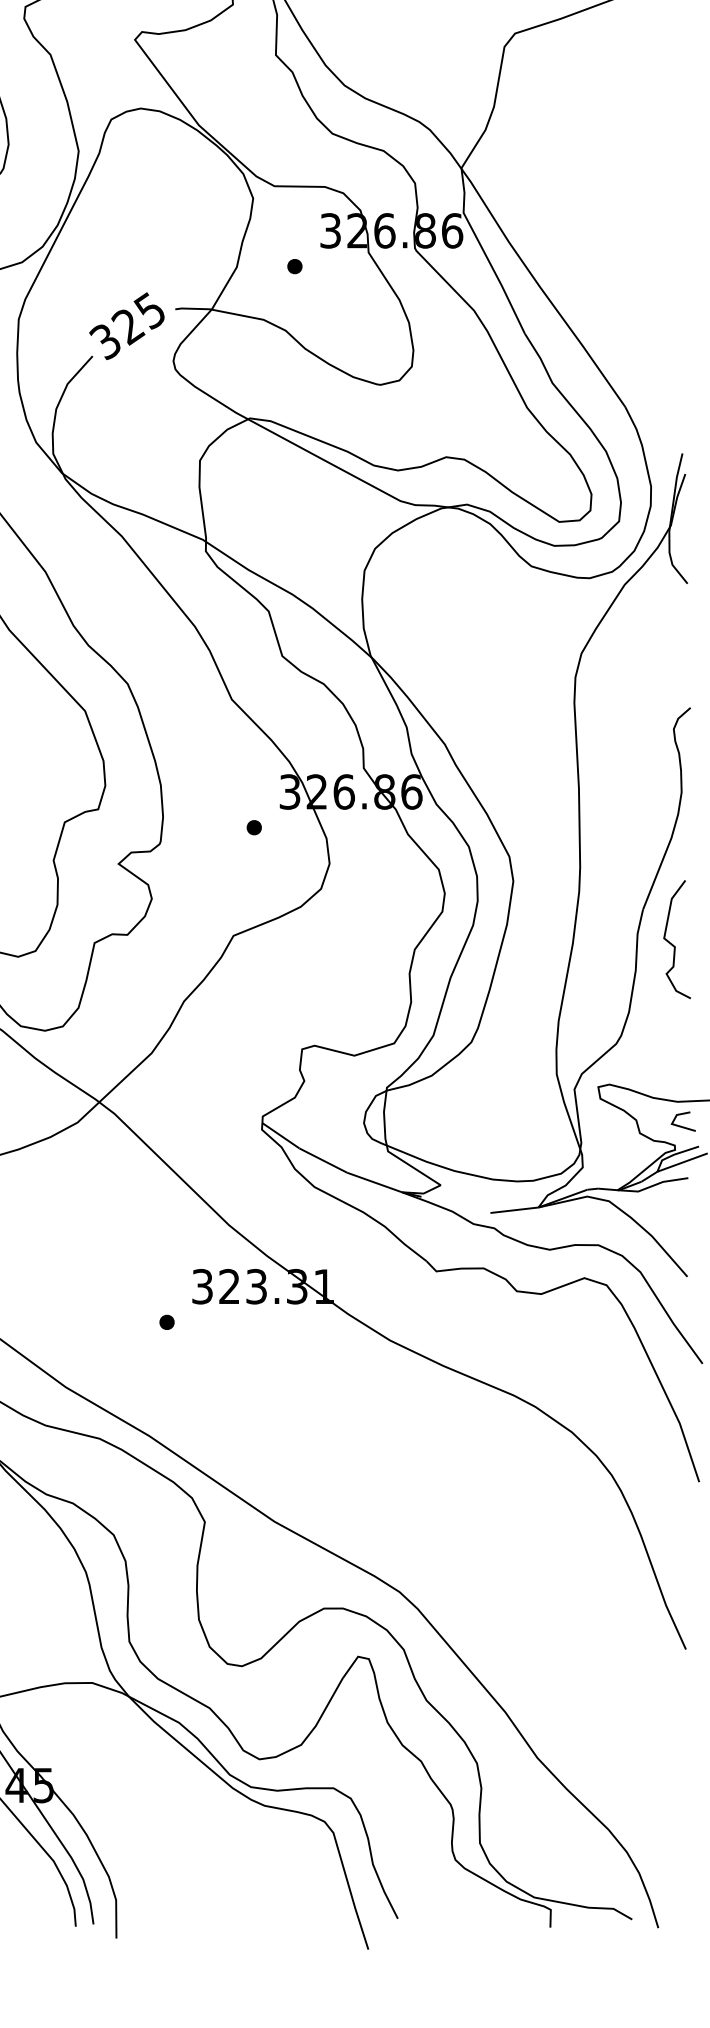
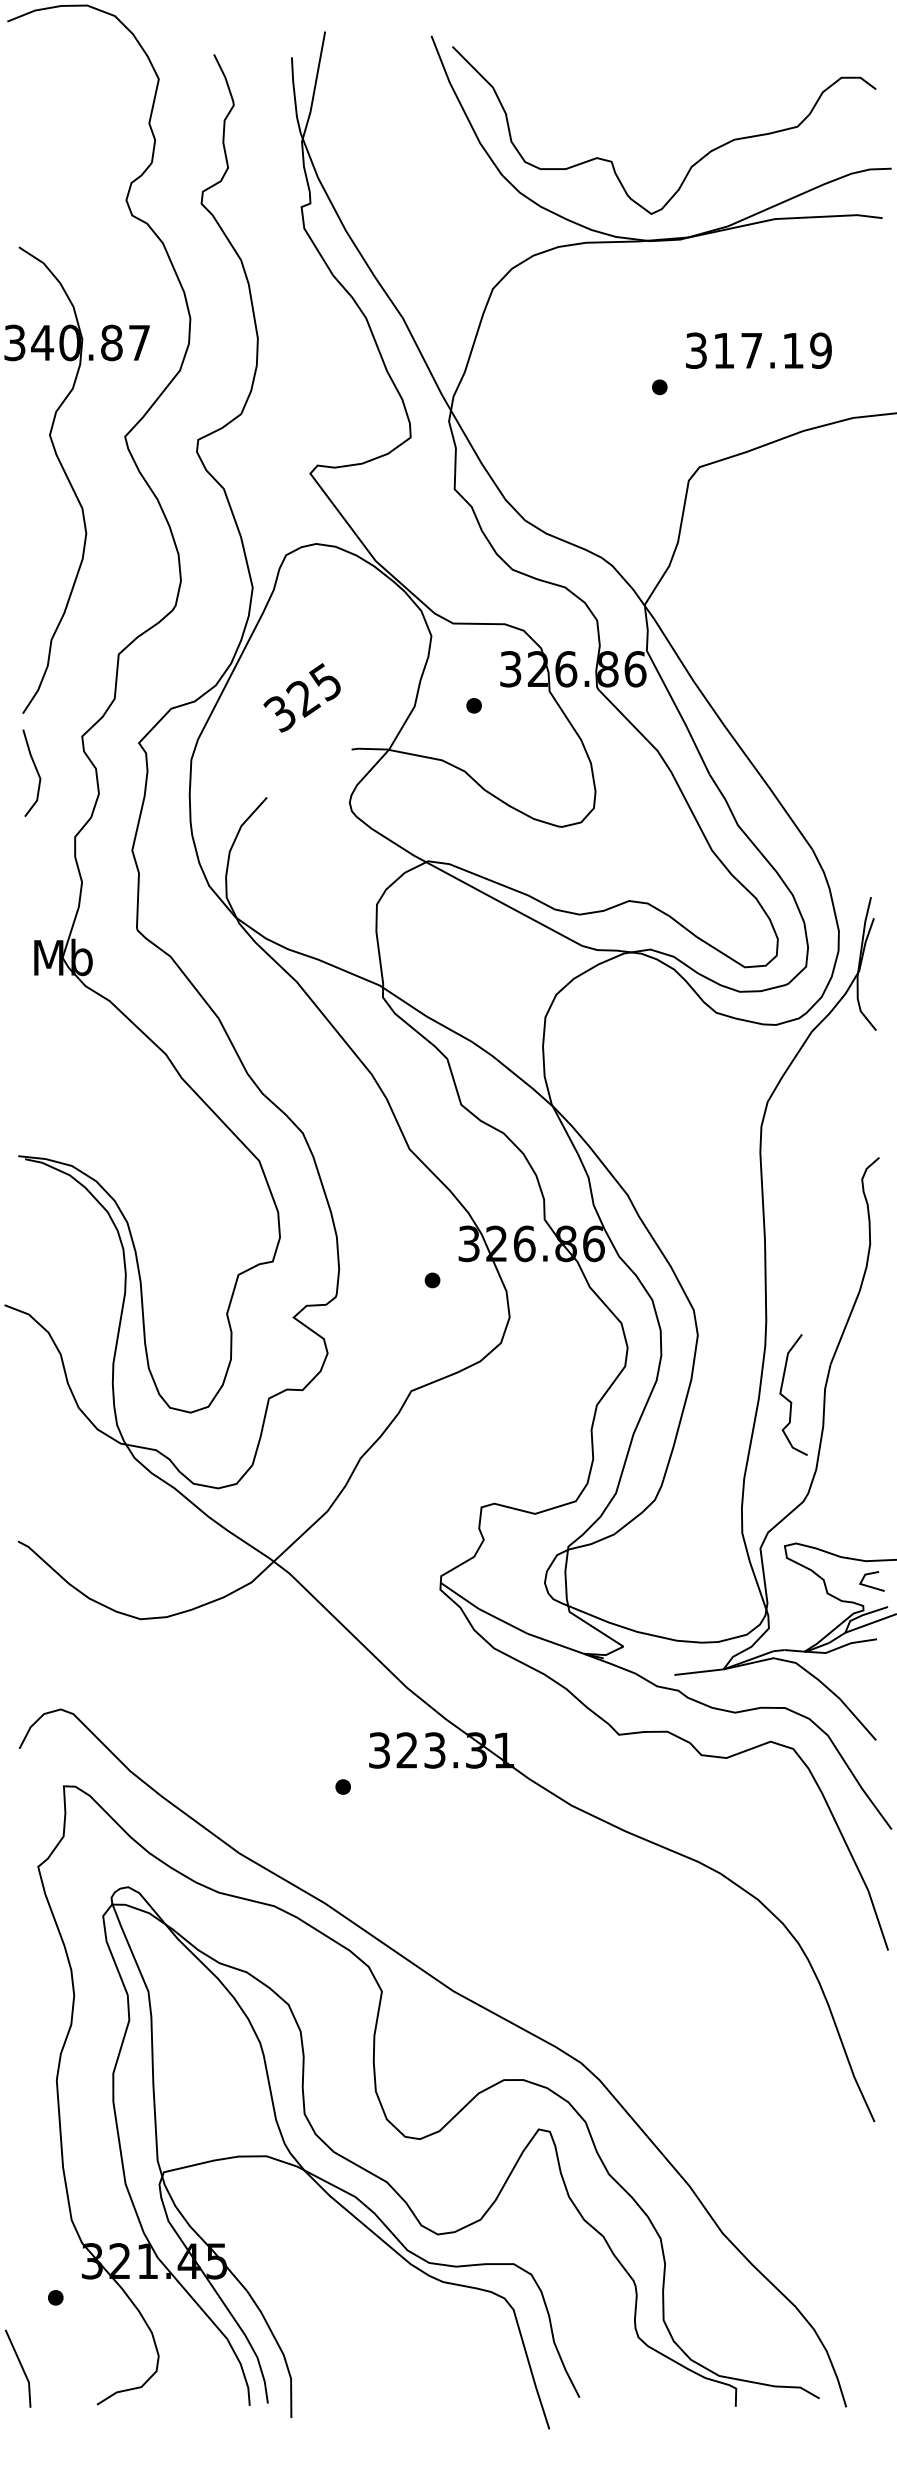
text: (126, 325) -> (301, 697), moved
curve: (674, 944) -> (790, 1400), moved

